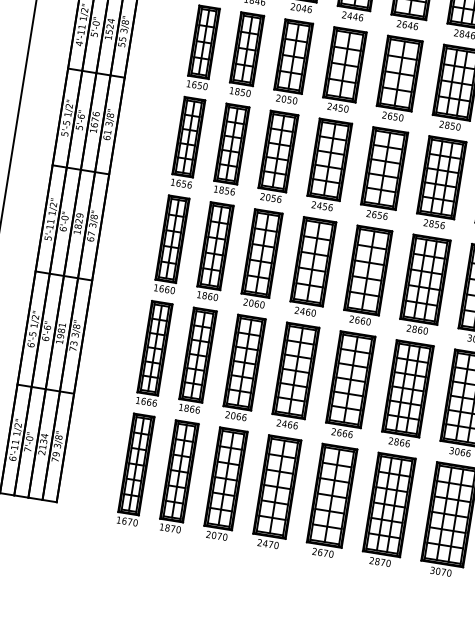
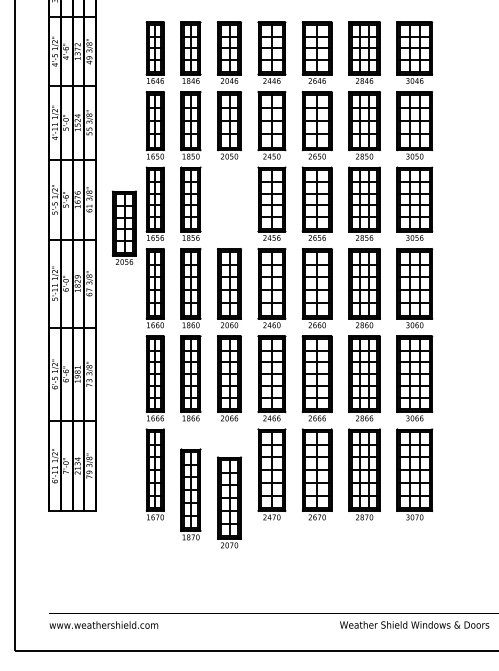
part: (277, 156) -> (124, 227), moved
part: (178, 476) -> (190, 494), moved
part: (225, 484) -> (229, 502), moved

